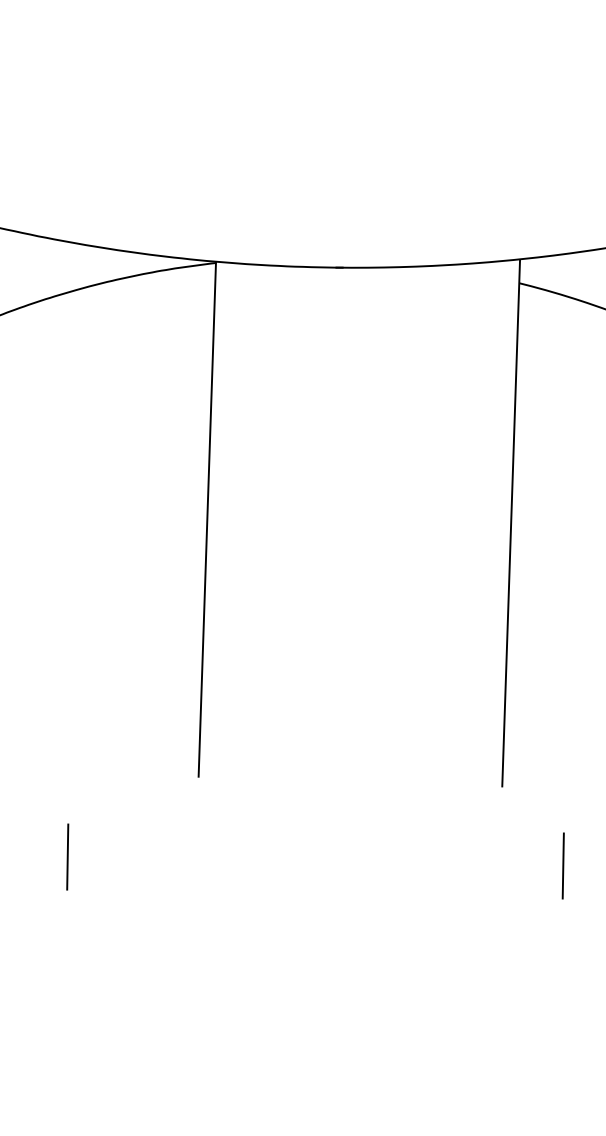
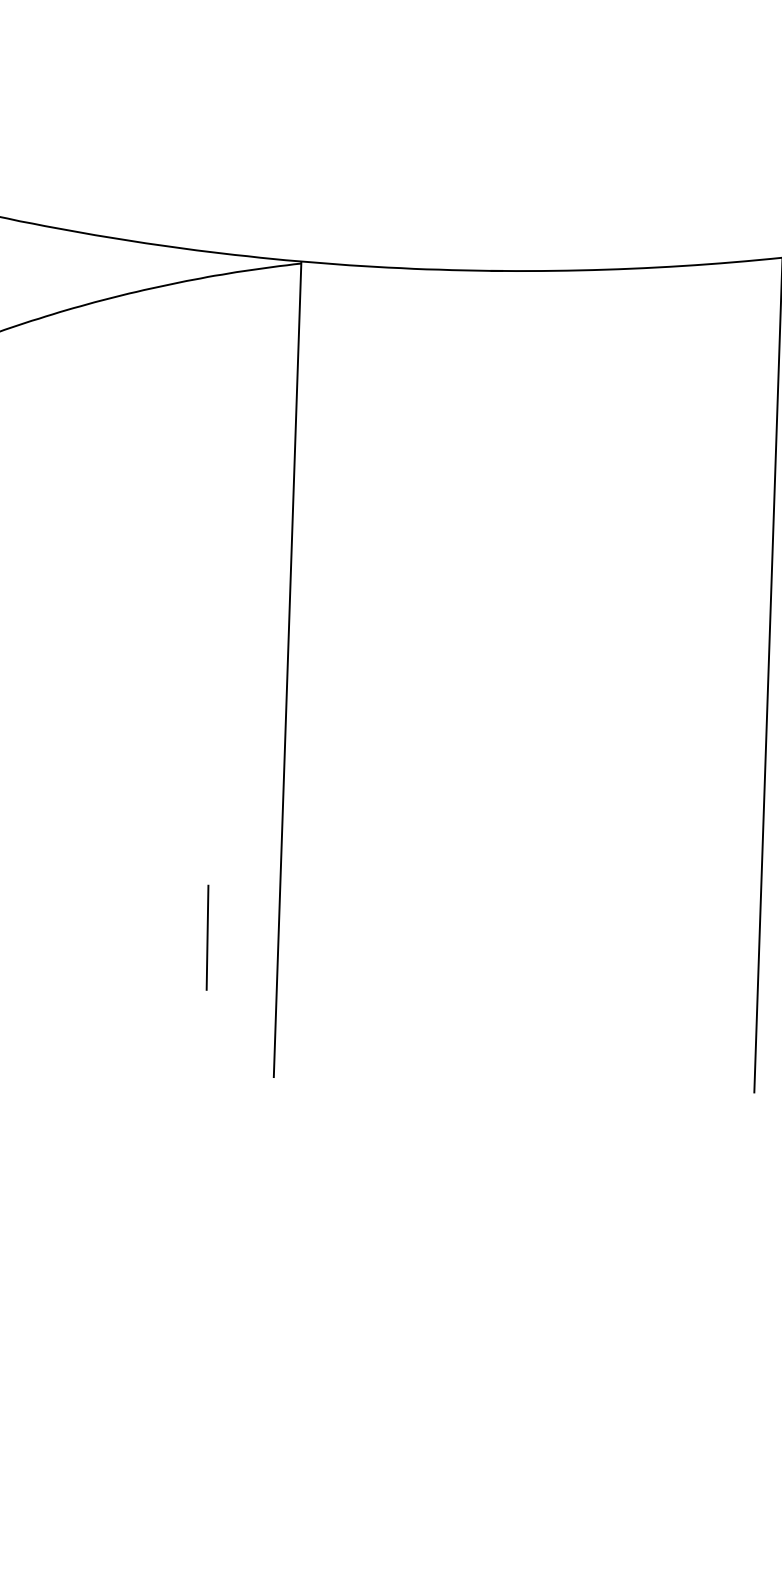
line: (67, 856) -> (207, 936), moved

